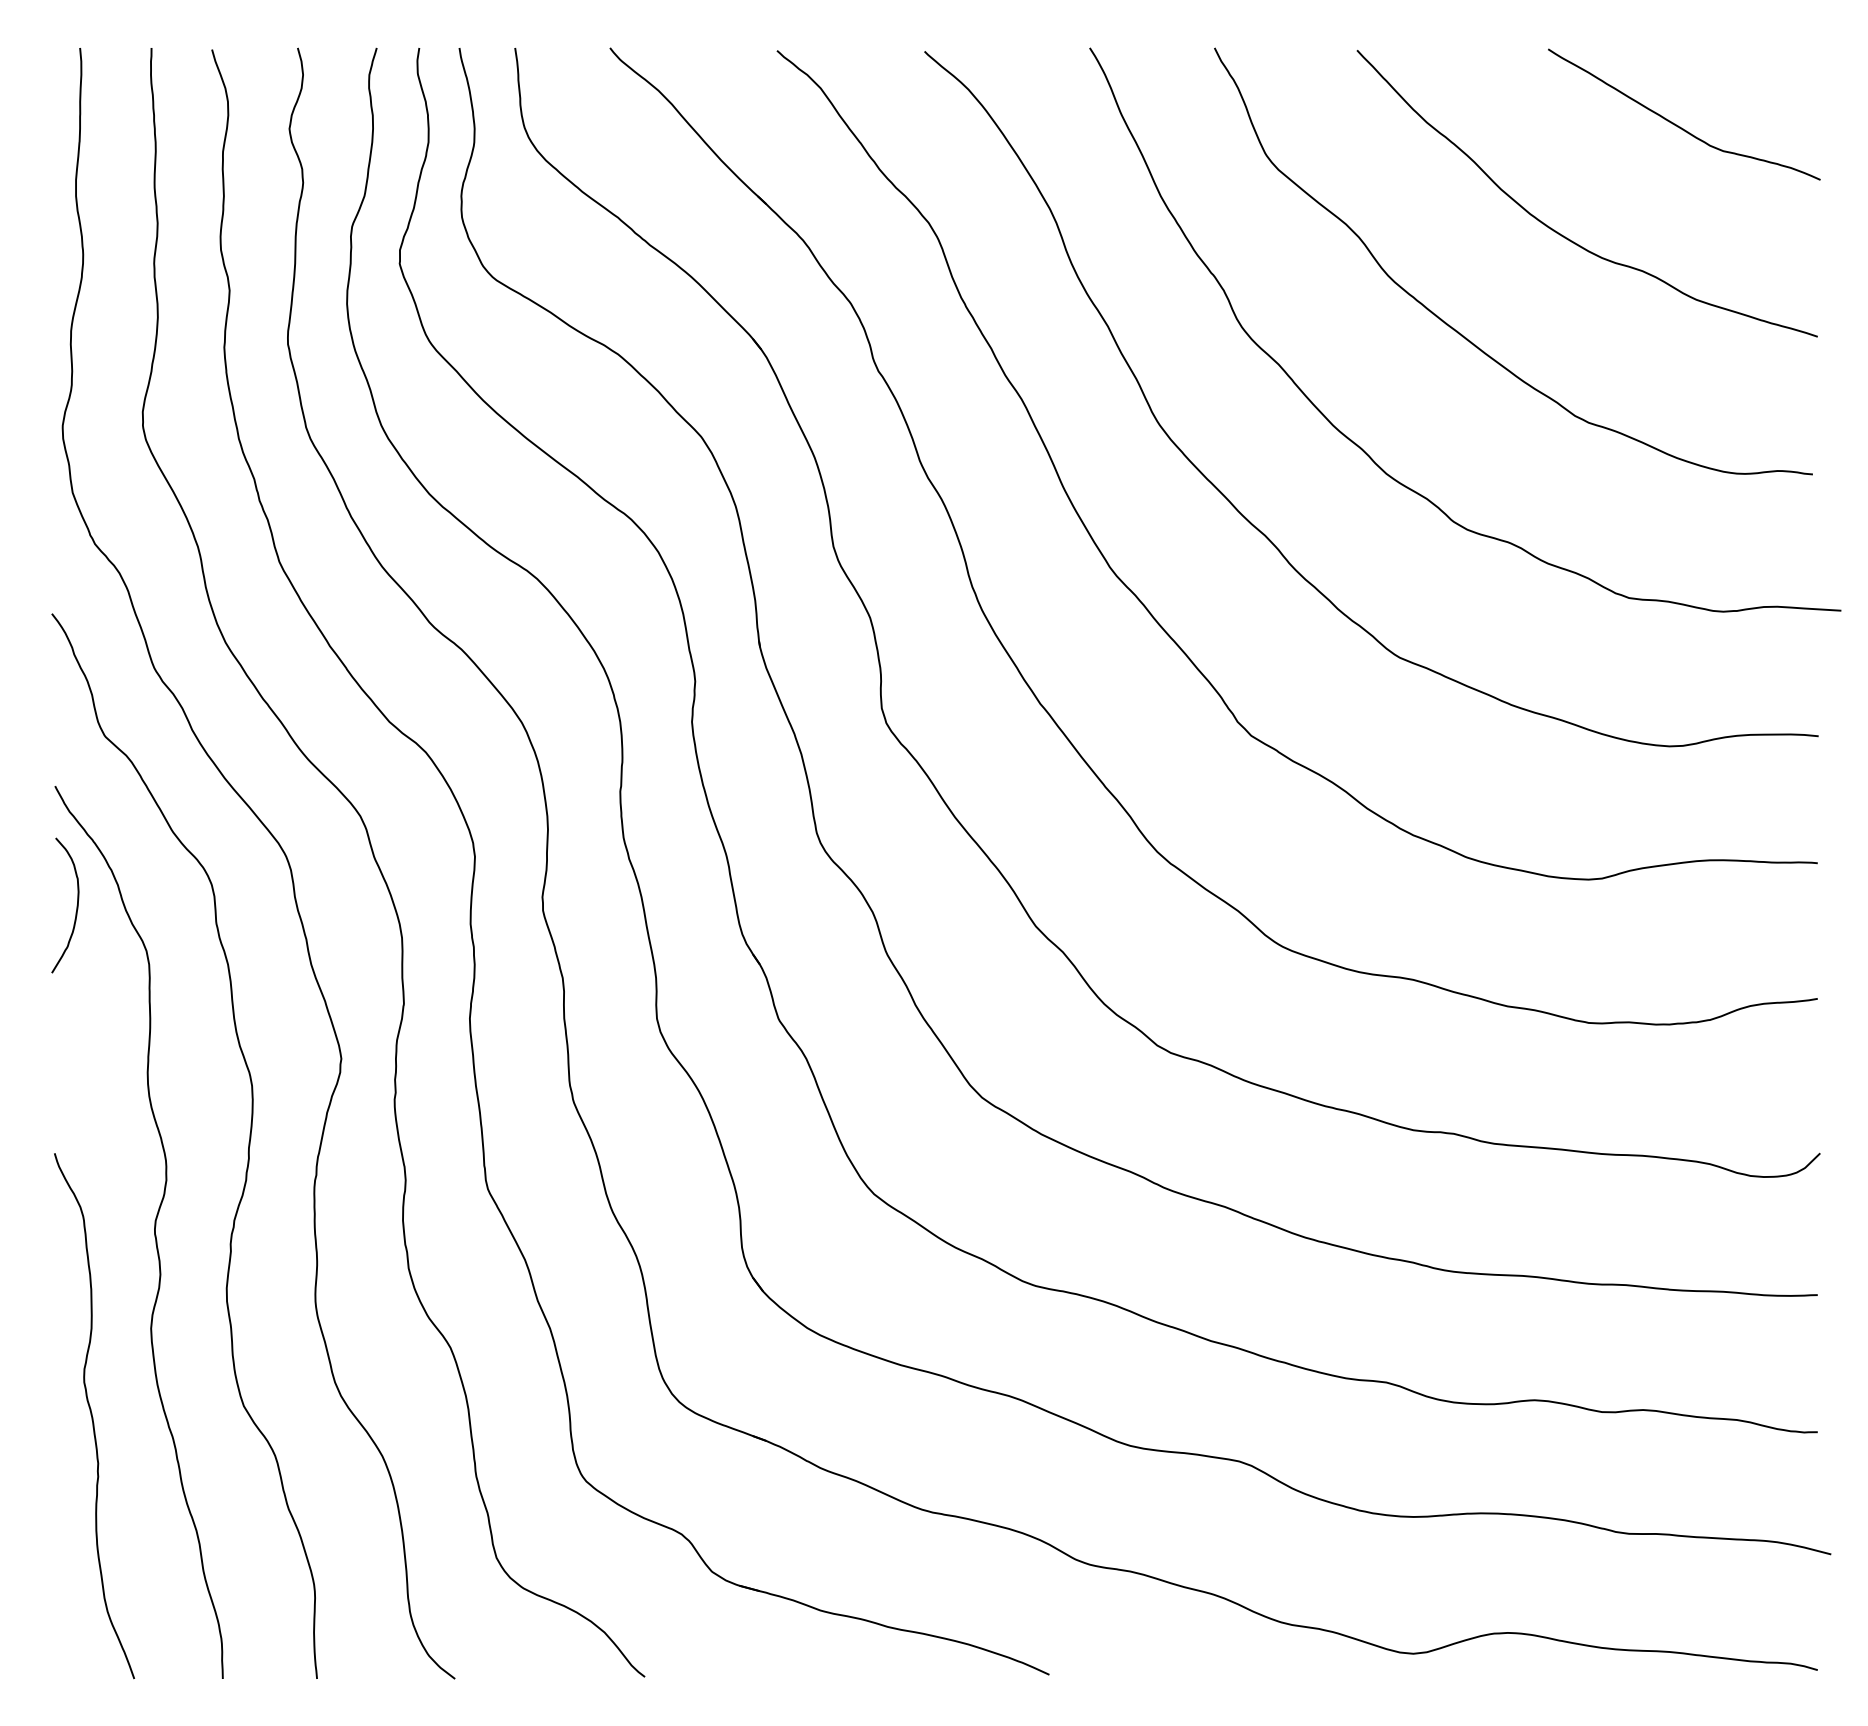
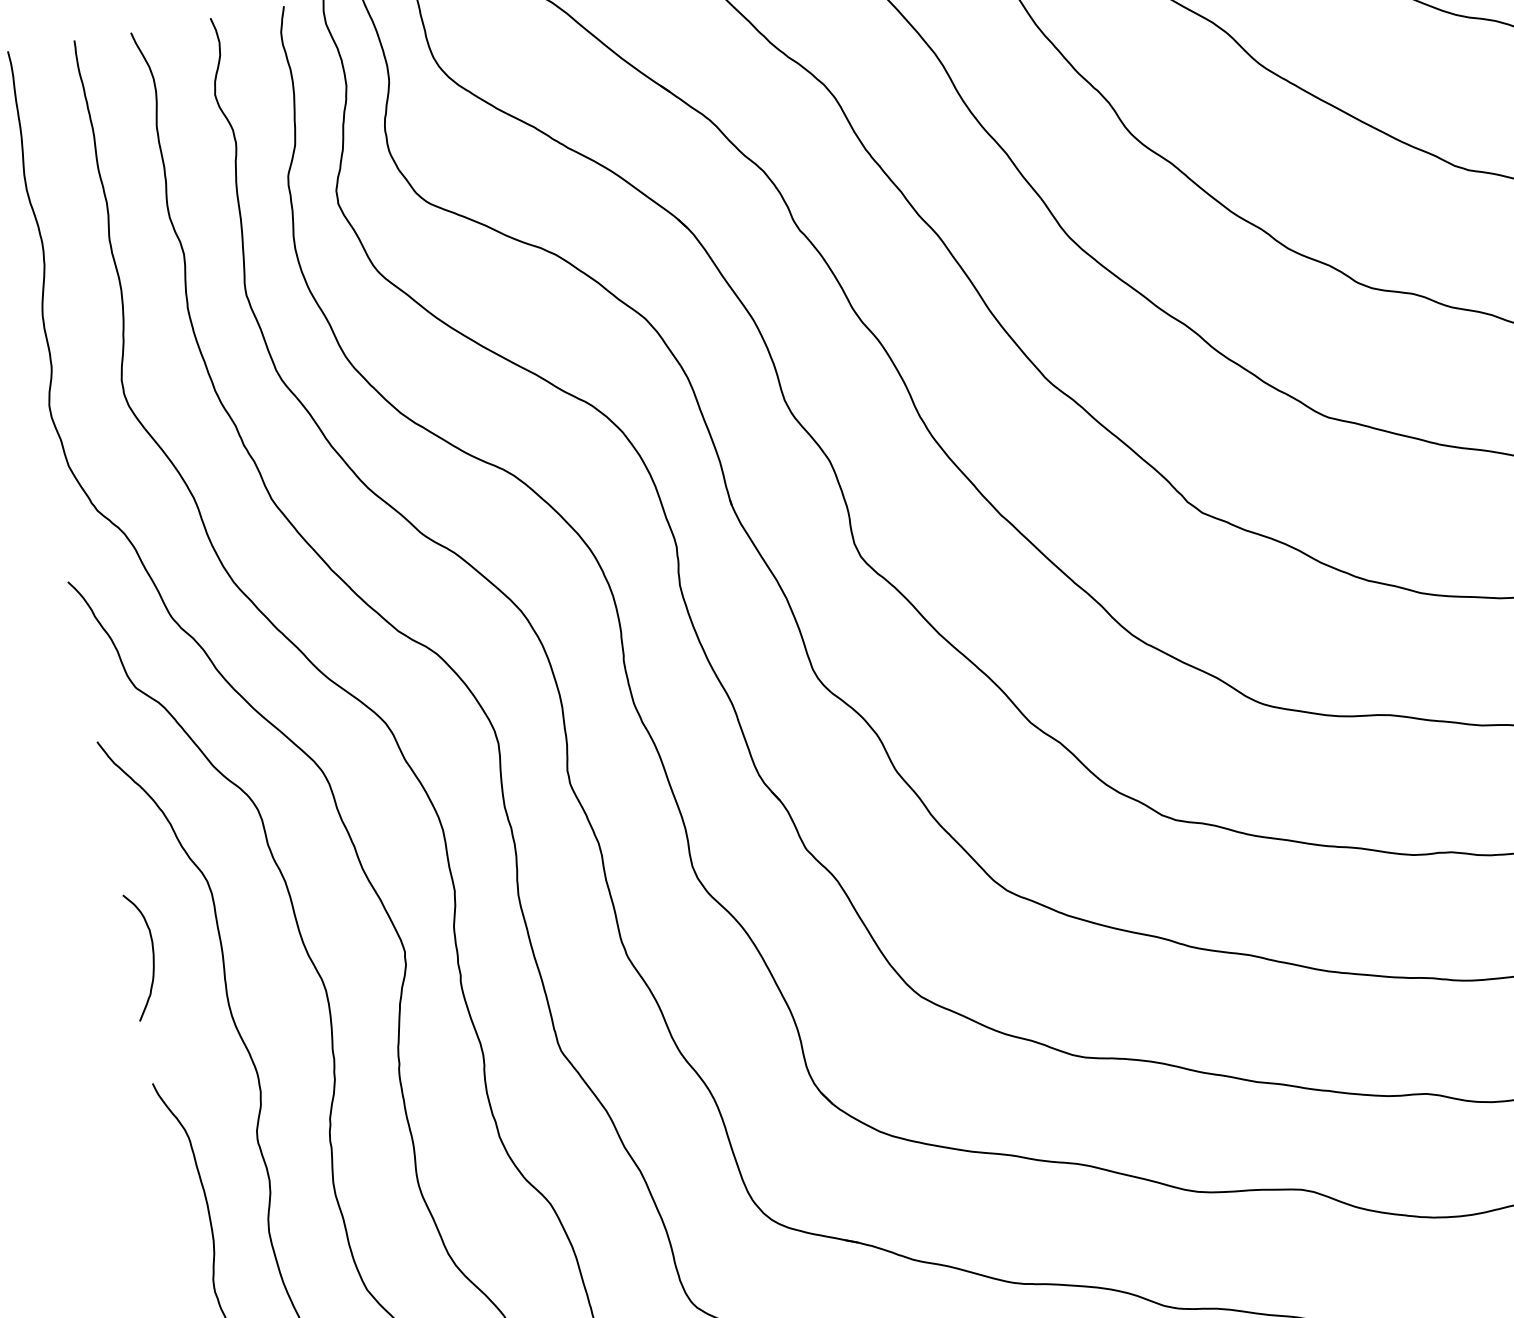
curve: (76, 905) -> (152, 954), moved

